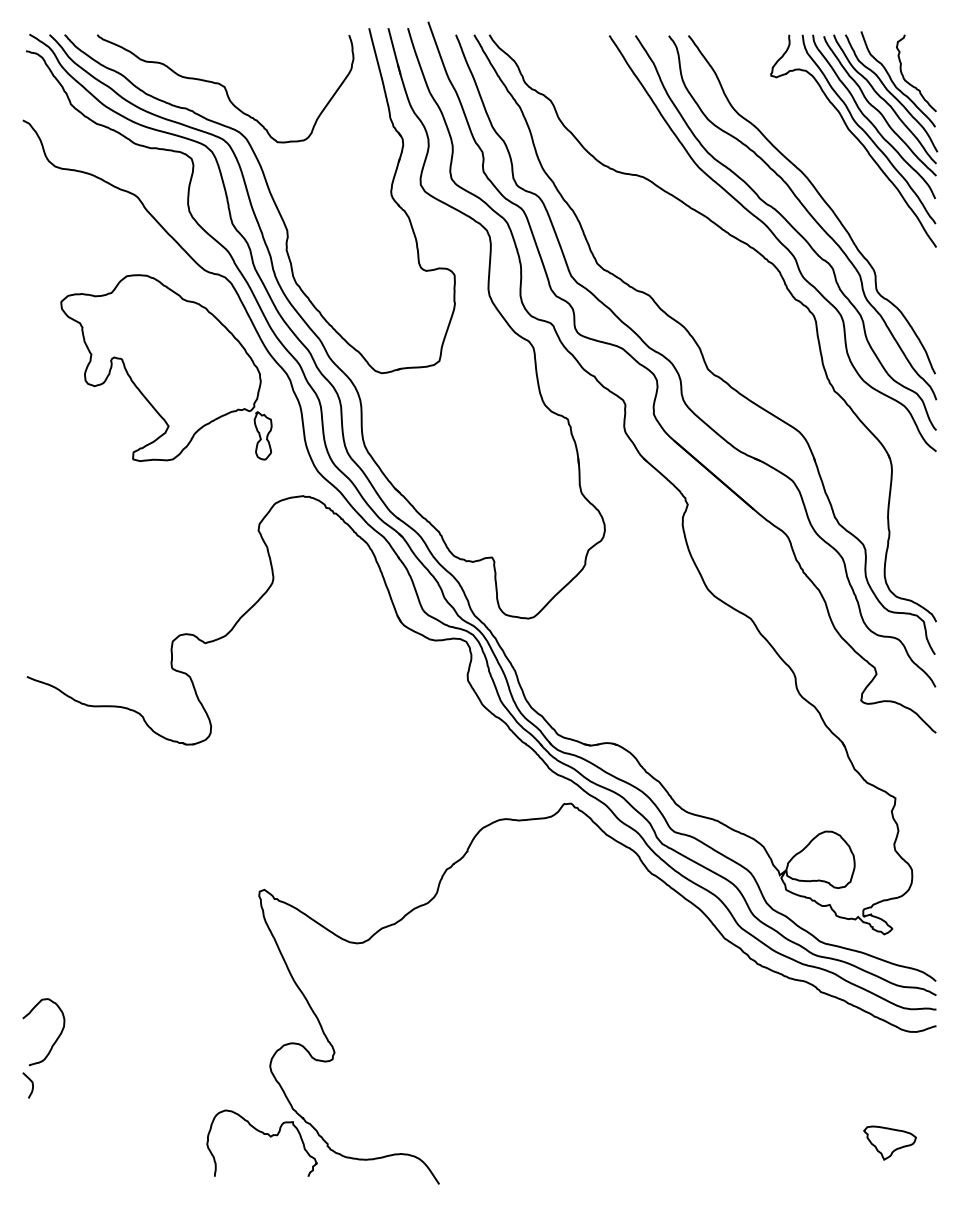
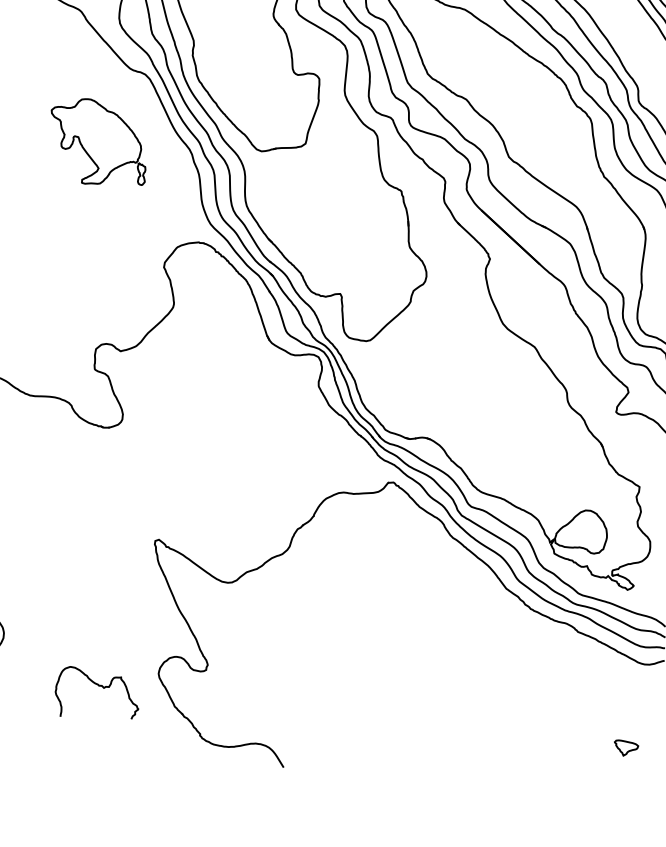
part: (166, 368) -> (98, 142), size x0.6
curve: (263, 1134) -> (98, 686), moved
part: (889, 1142) -> (625, 747), size x0.6

